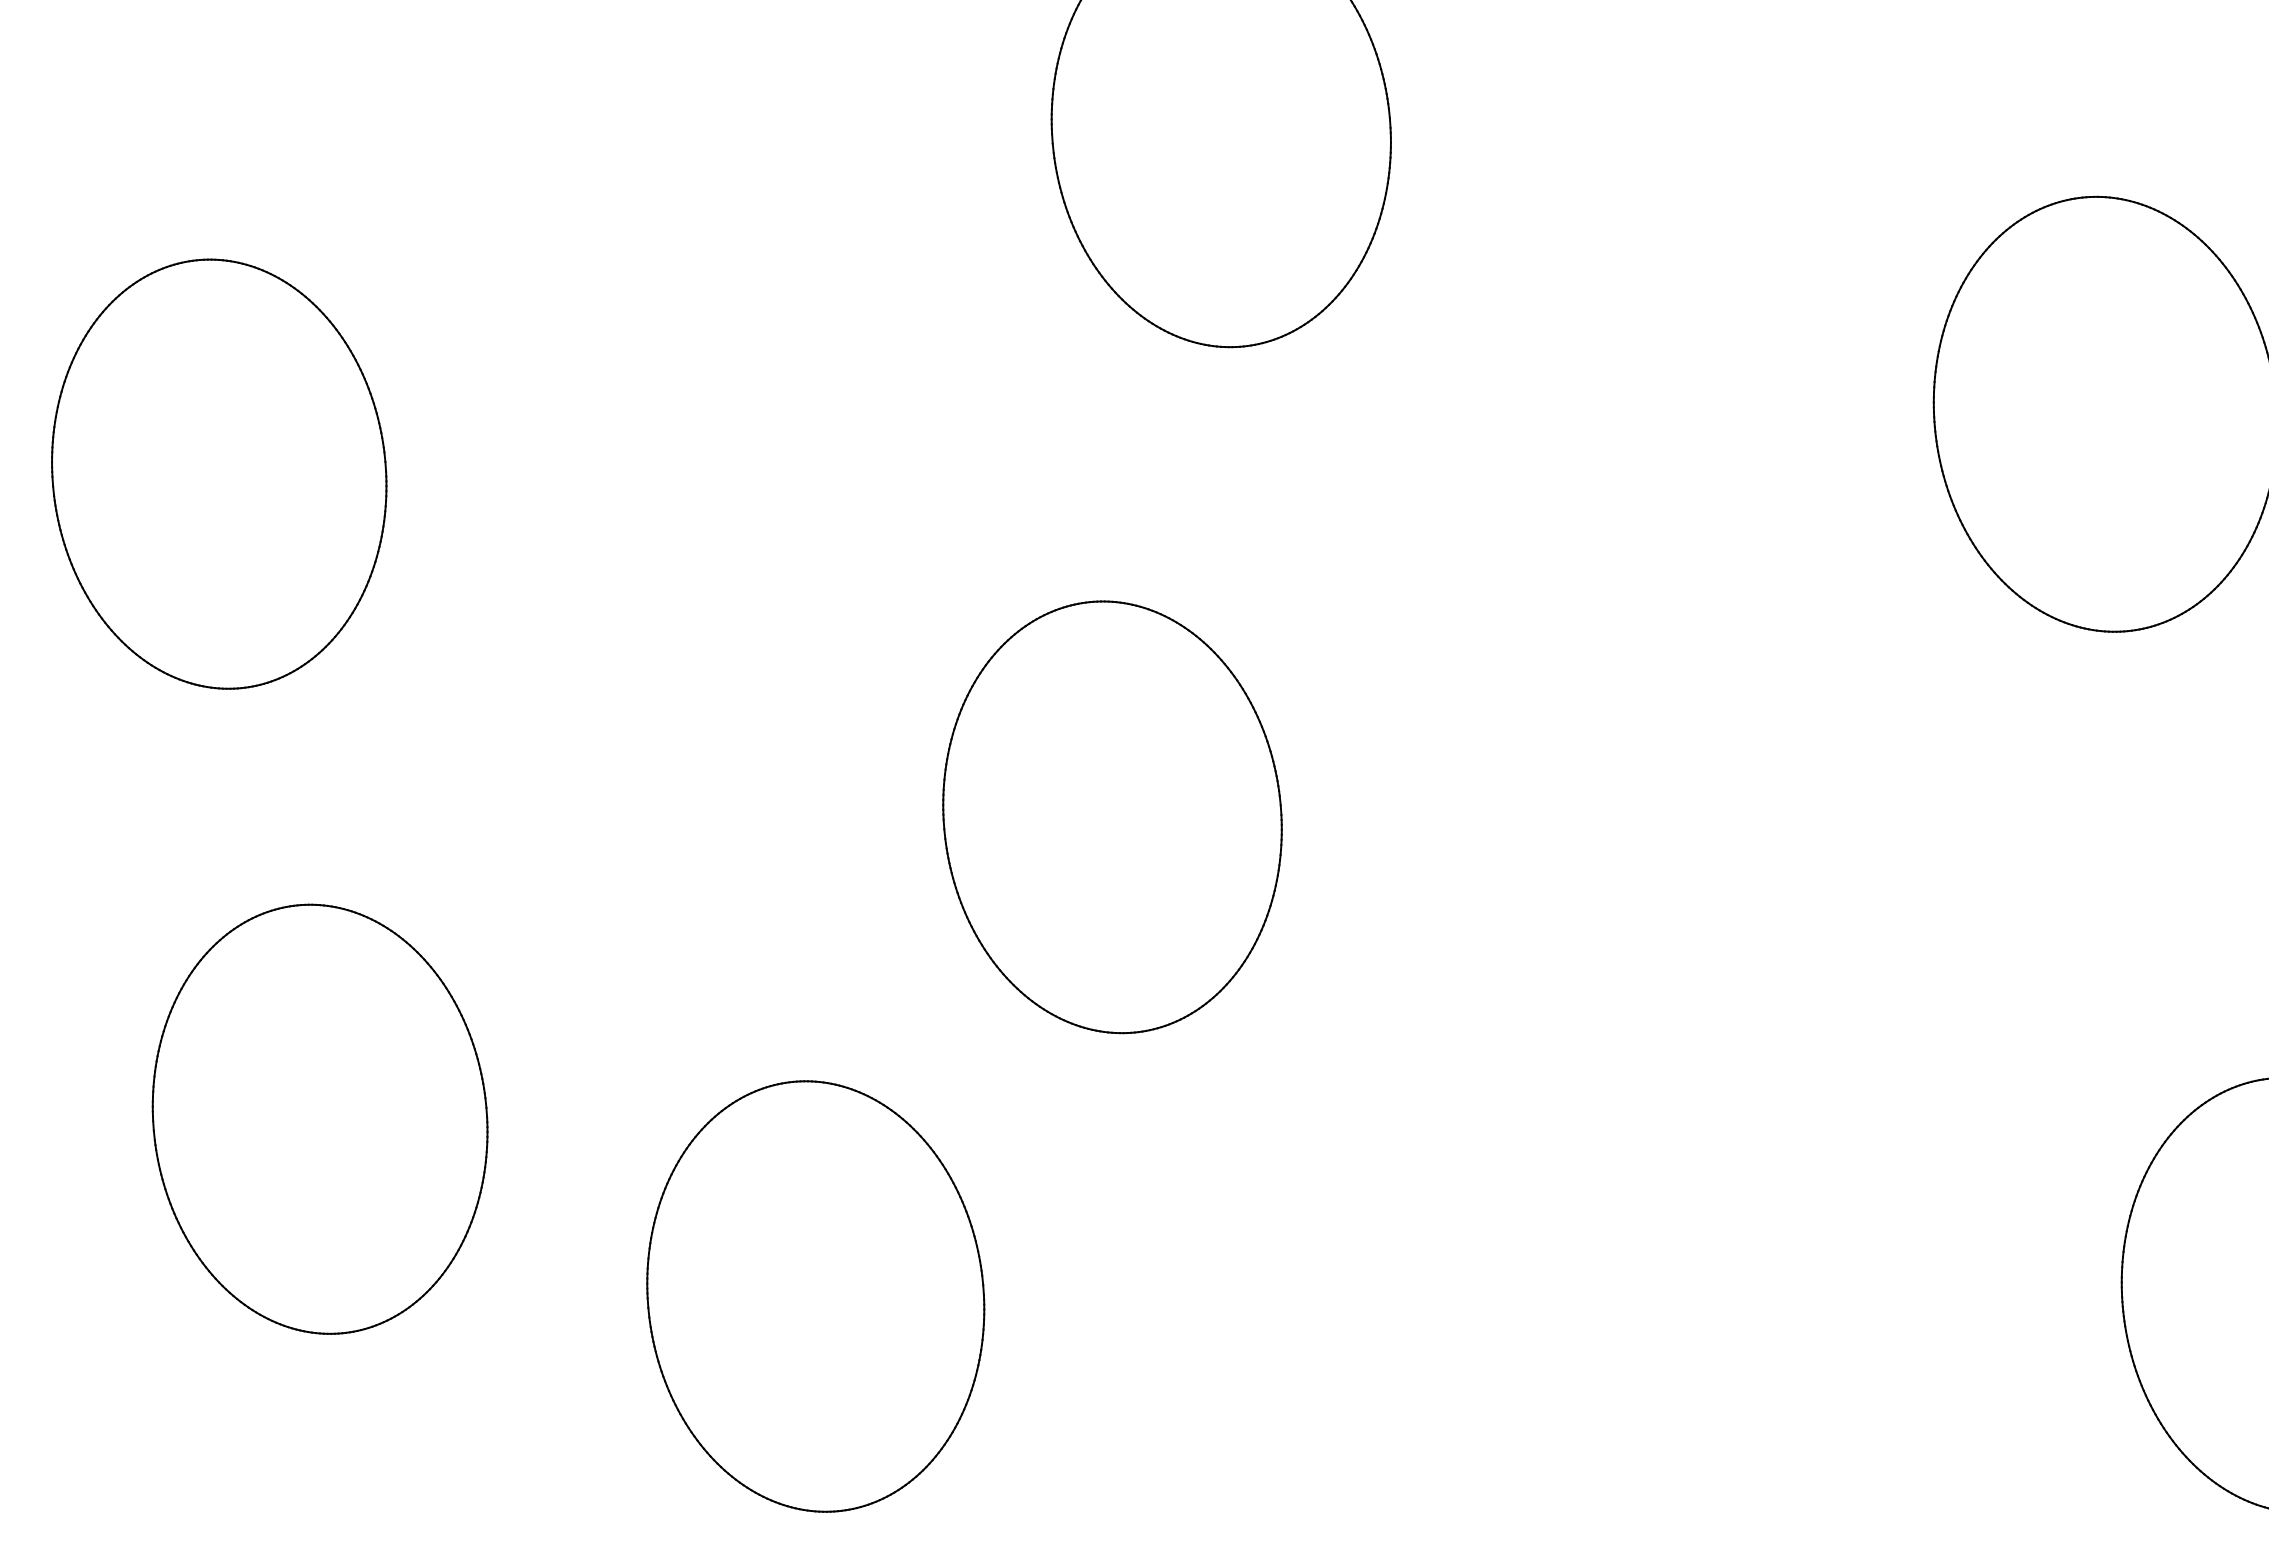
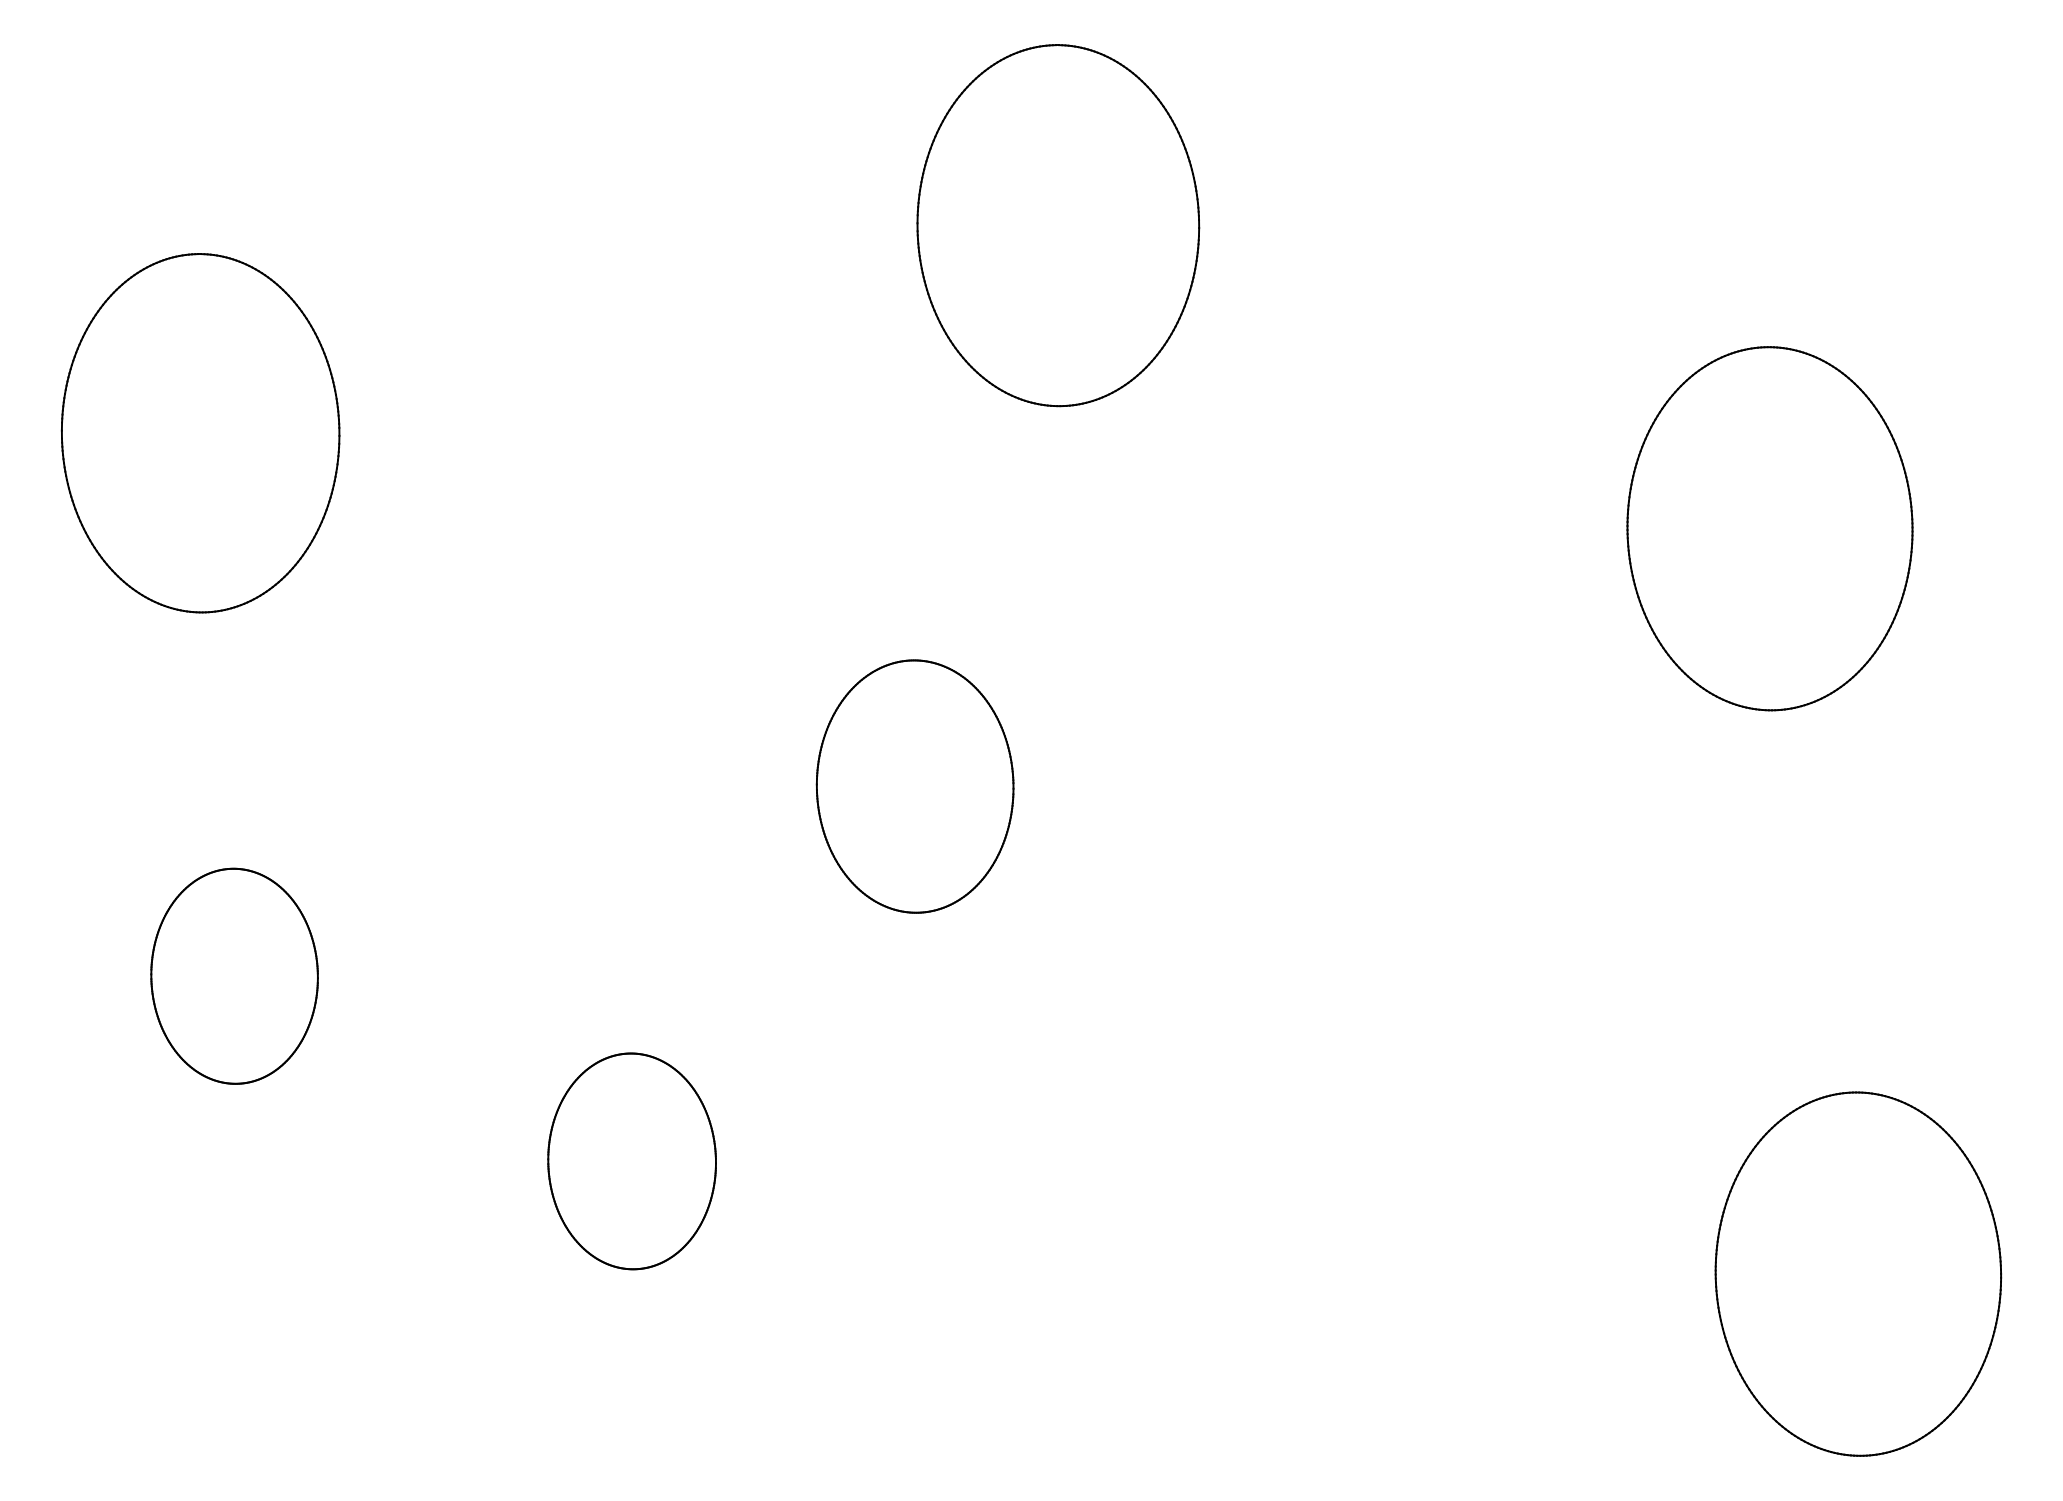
part: (1111, 817) -> (914, 786), size x0.7
part: (319, 1119) -> (234, 976), size x0.6
part: (814, 1296) -> (631, 1161), size x0.6

